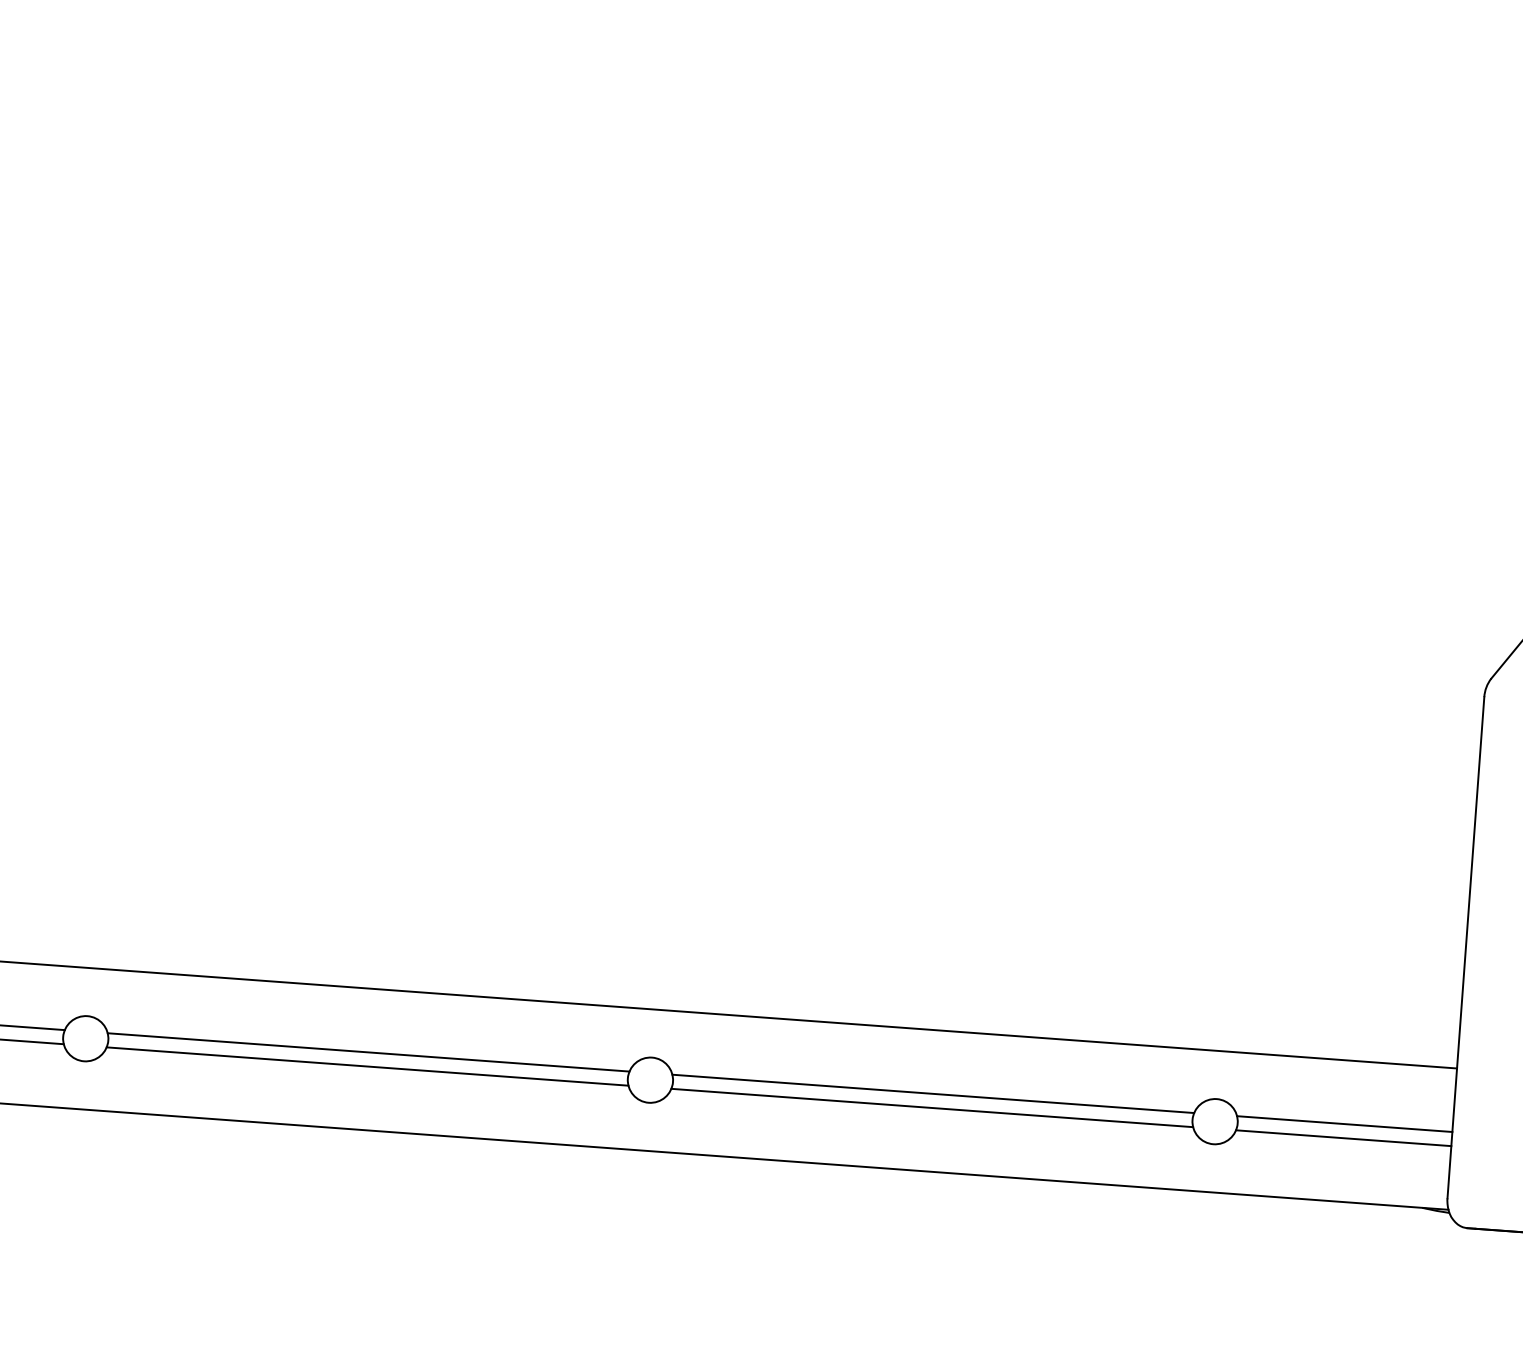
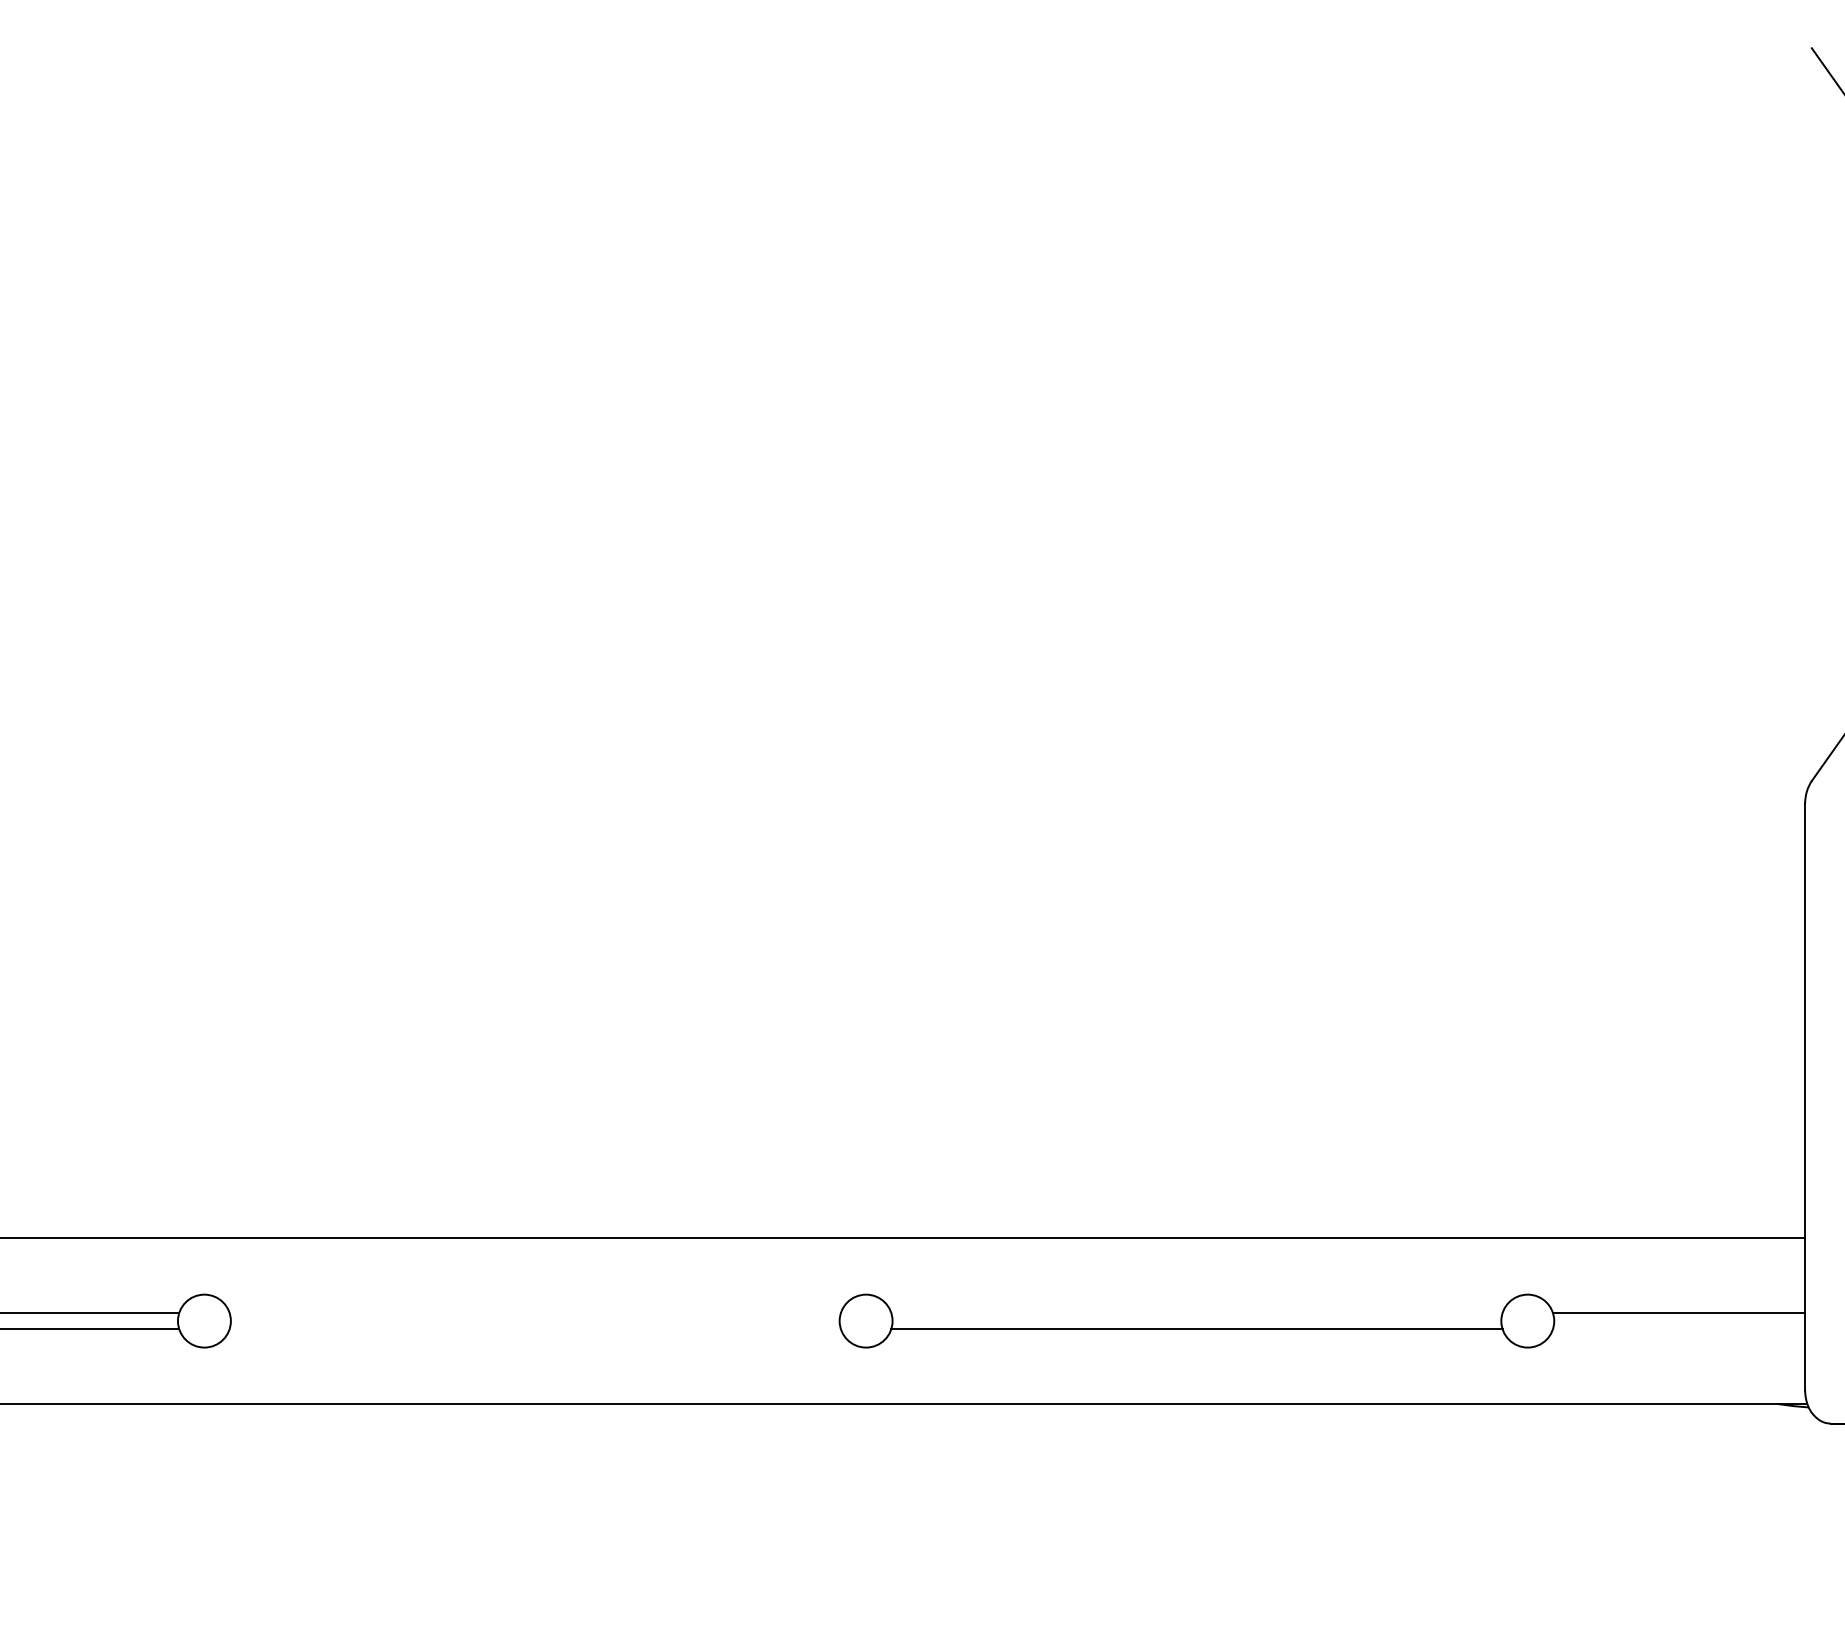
line: (367, 1052) -> (534, 1312), removed
line: (366, 1066) -> (534, 1329), removed
line: (932, 1093) -> (1196, 1312), removed
line: (1343, 1138) -> (1678, 1329), removed

